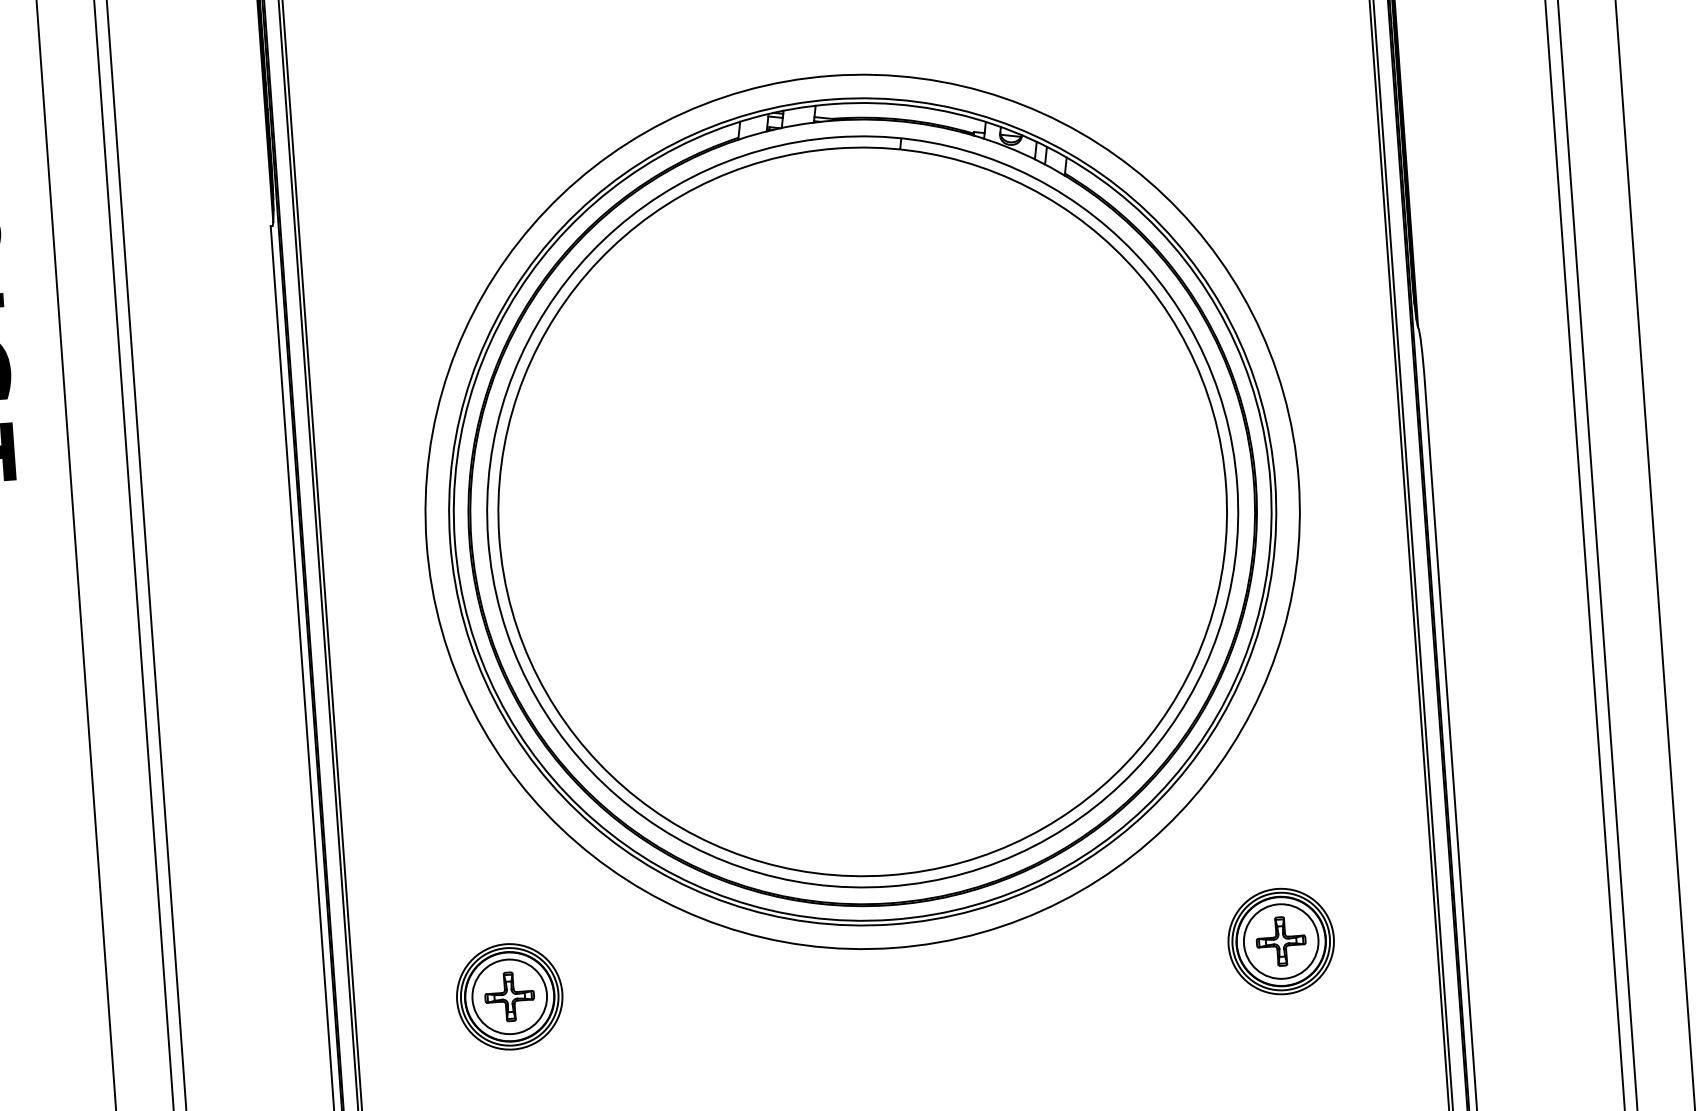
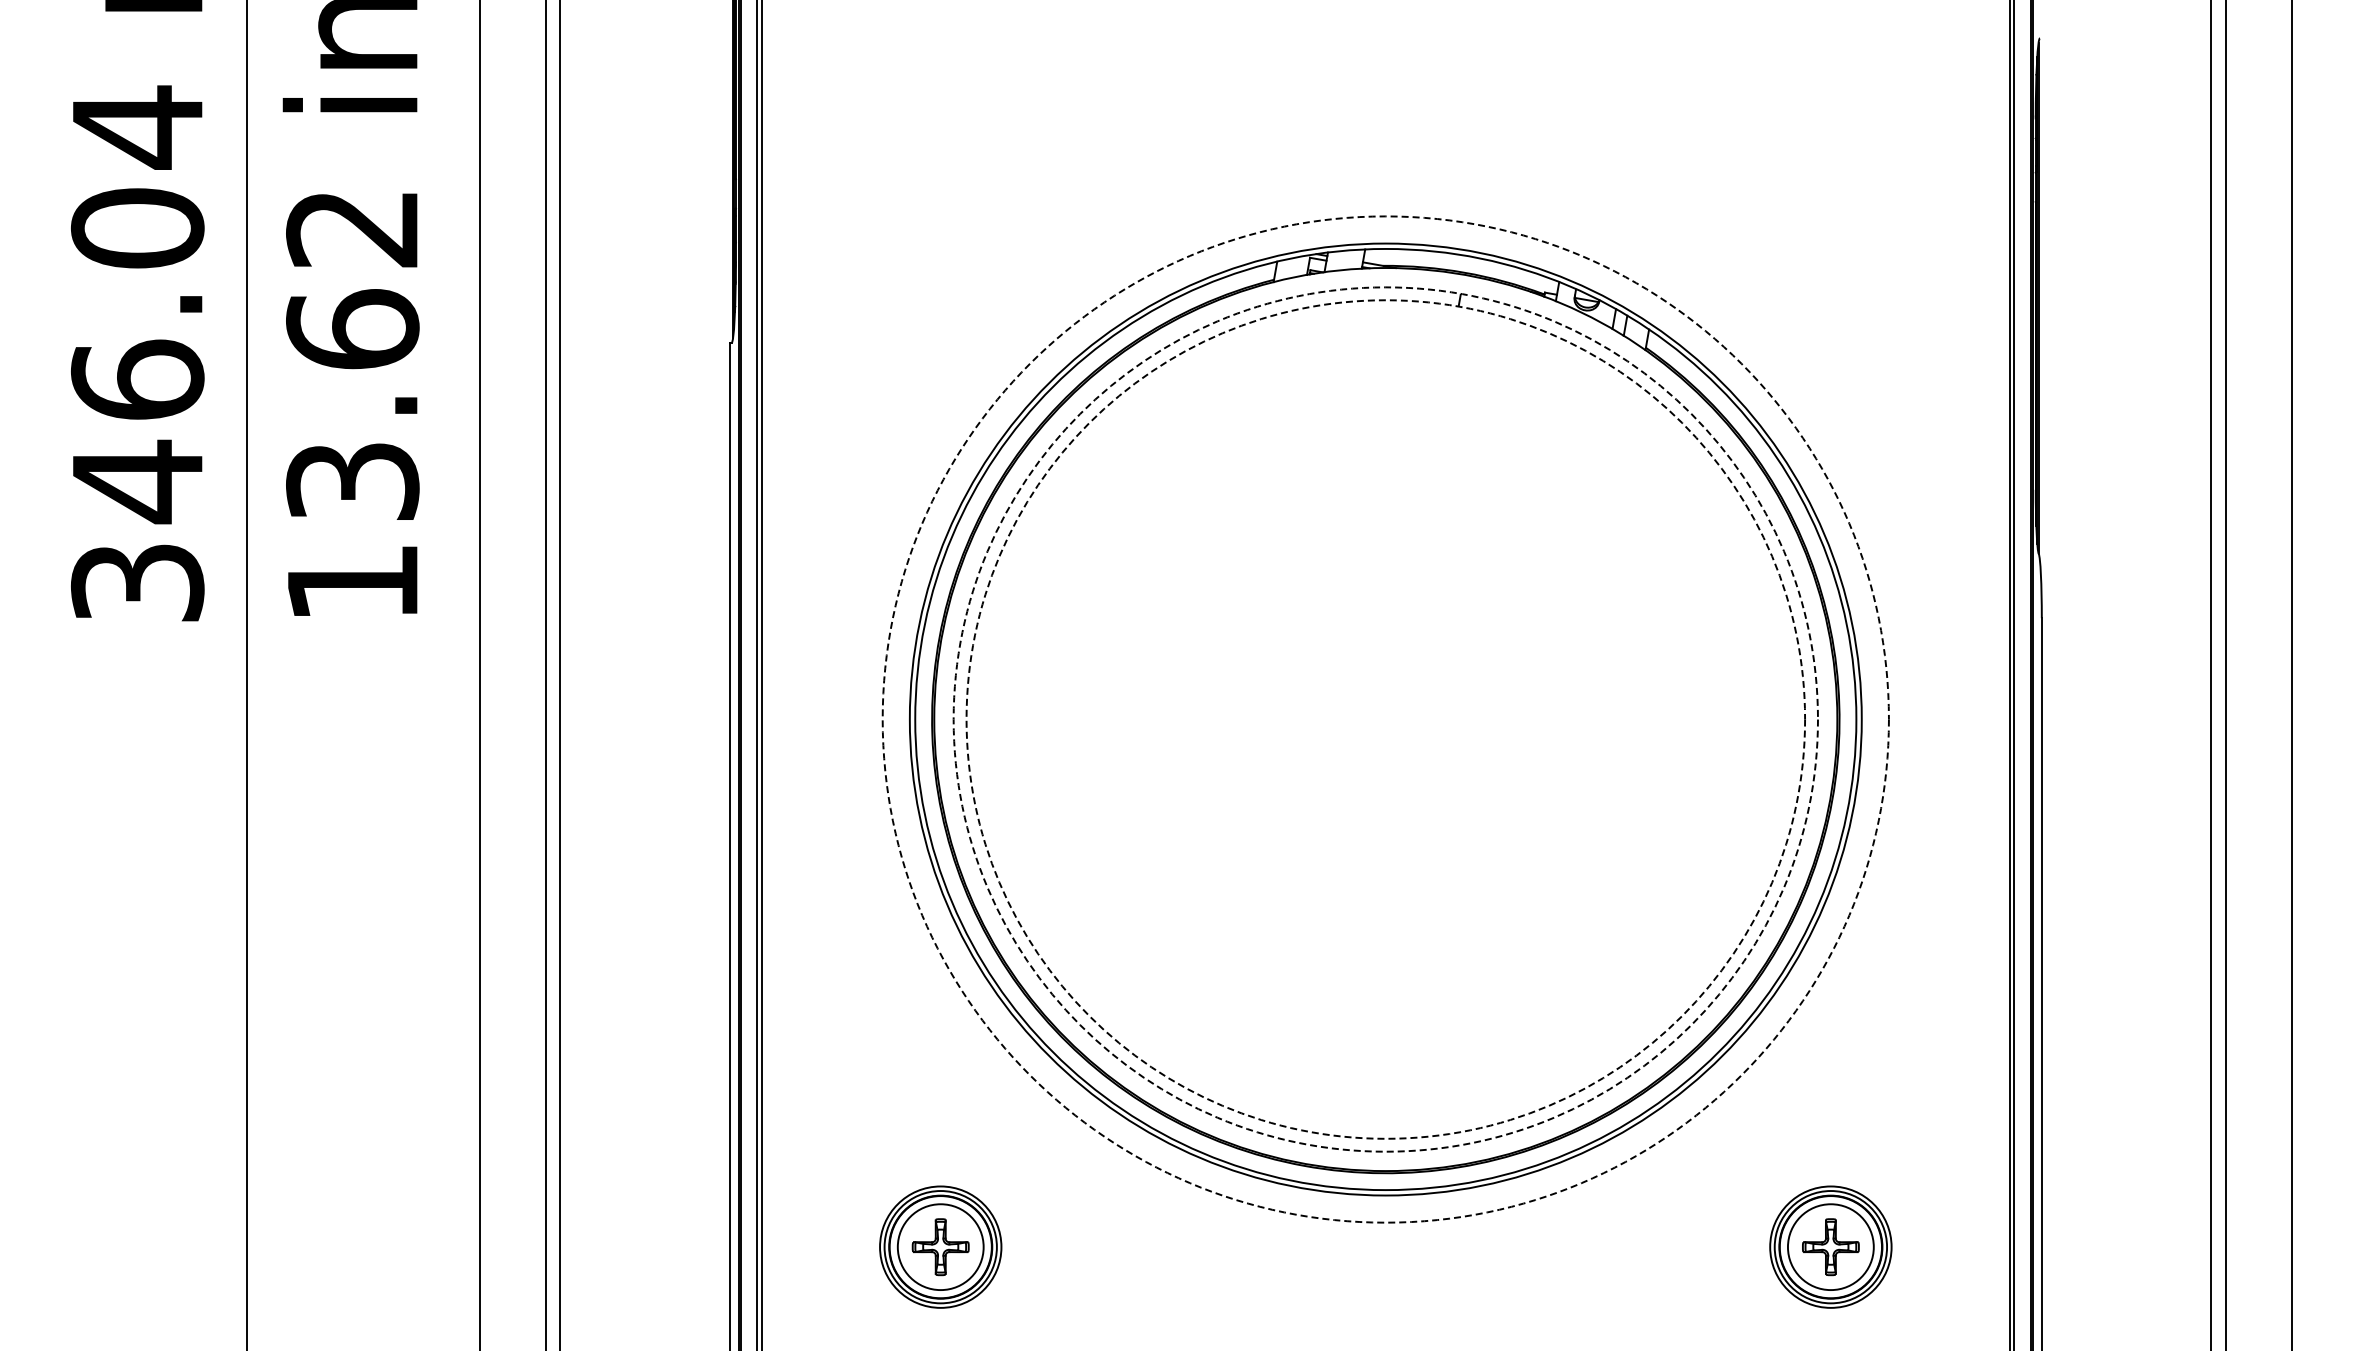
circle: (862, 511) -> (1385, 719), solid -> dashed
circle: (862, 511) -> (1385, 719), solid -> dashed
circle: (862, 511) -> (1385, 719), solid -> dashed

